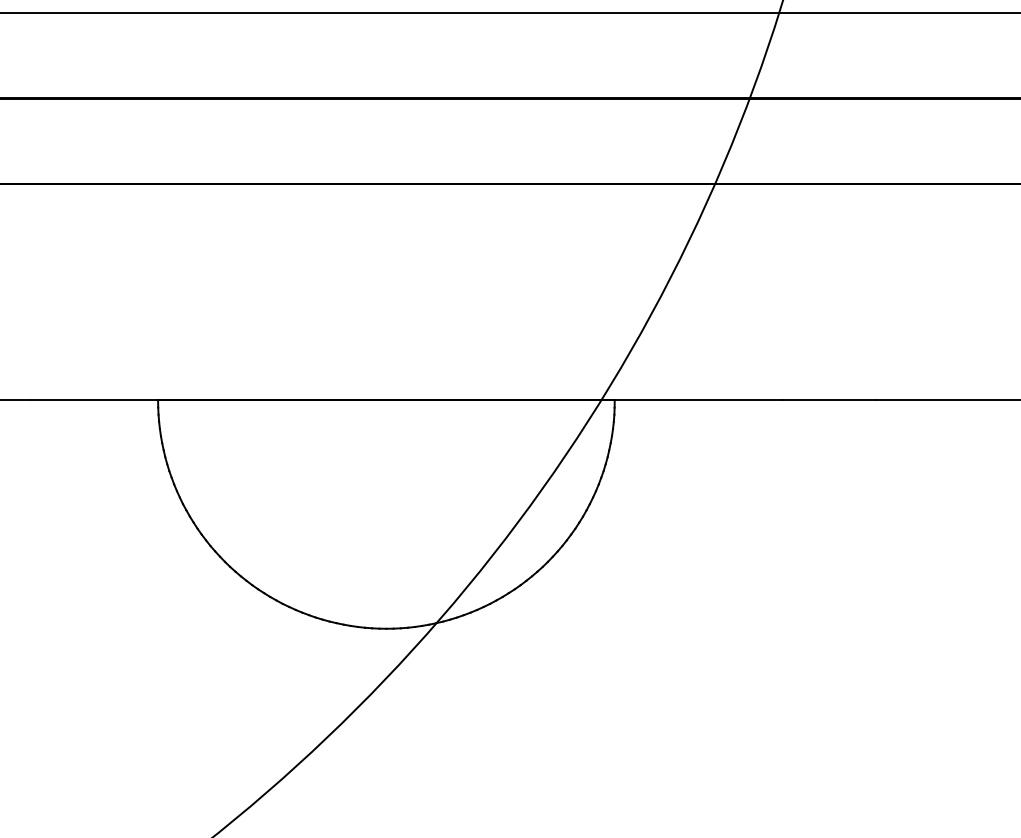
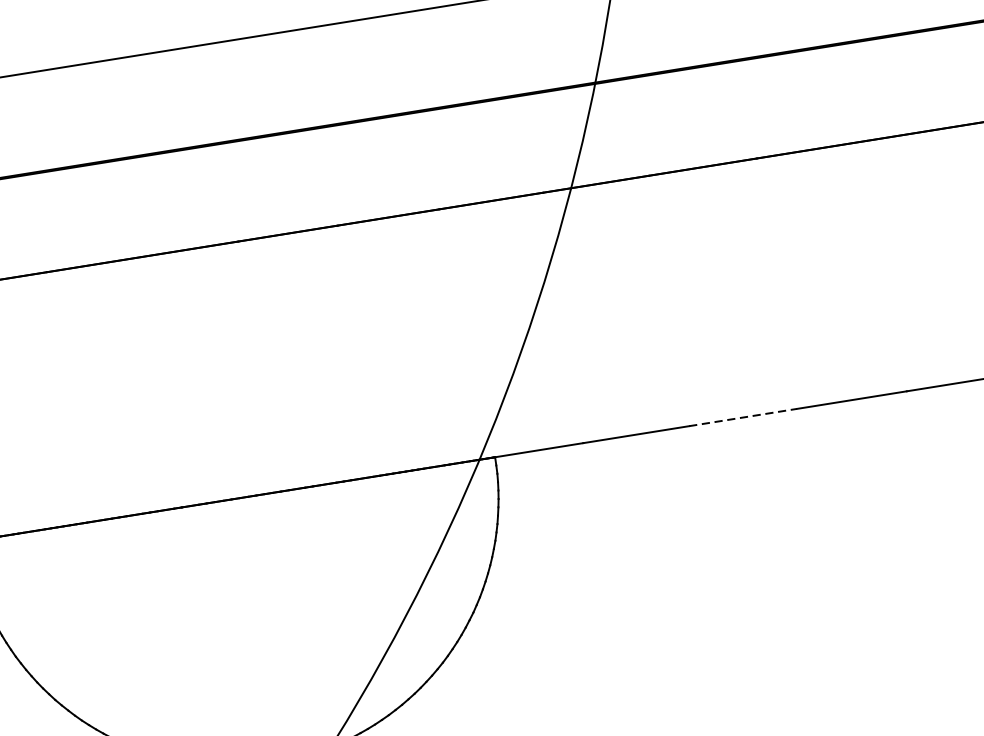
line: (829, 400) -> (743, 417), solid -> dashed

